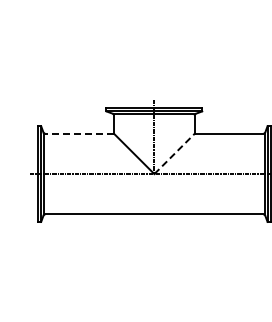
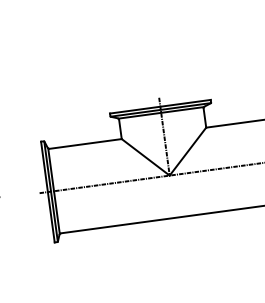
line: (79, 133) -> (85, 143), dashed -> solid
line: (174, 153) -> (187, 151), dashed -> solid

